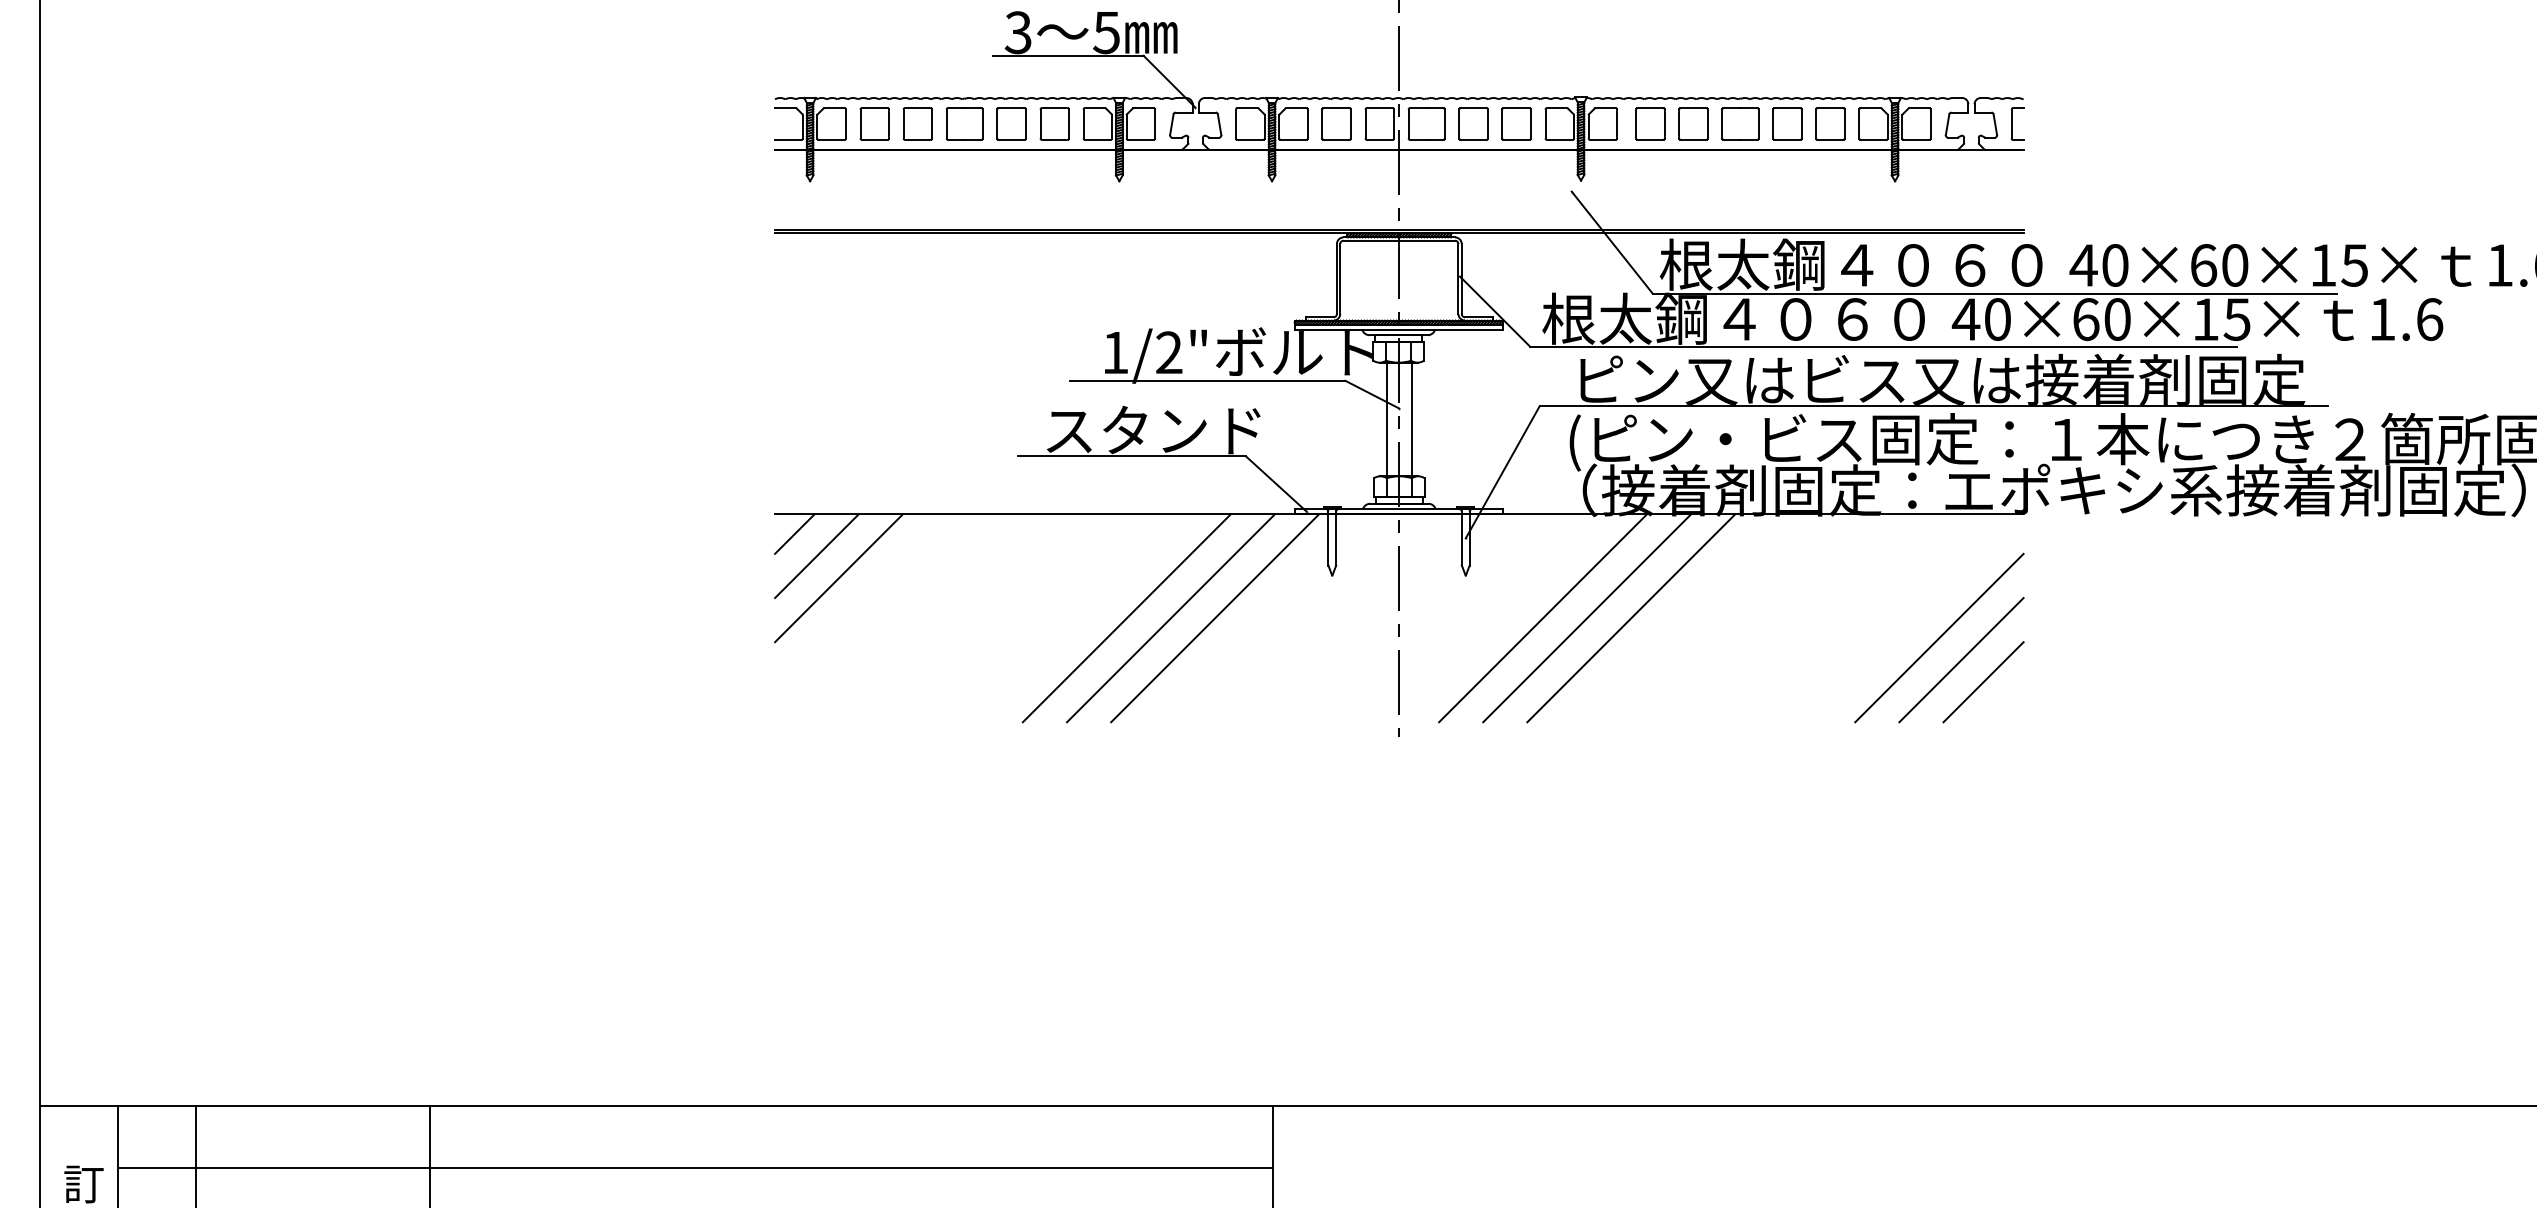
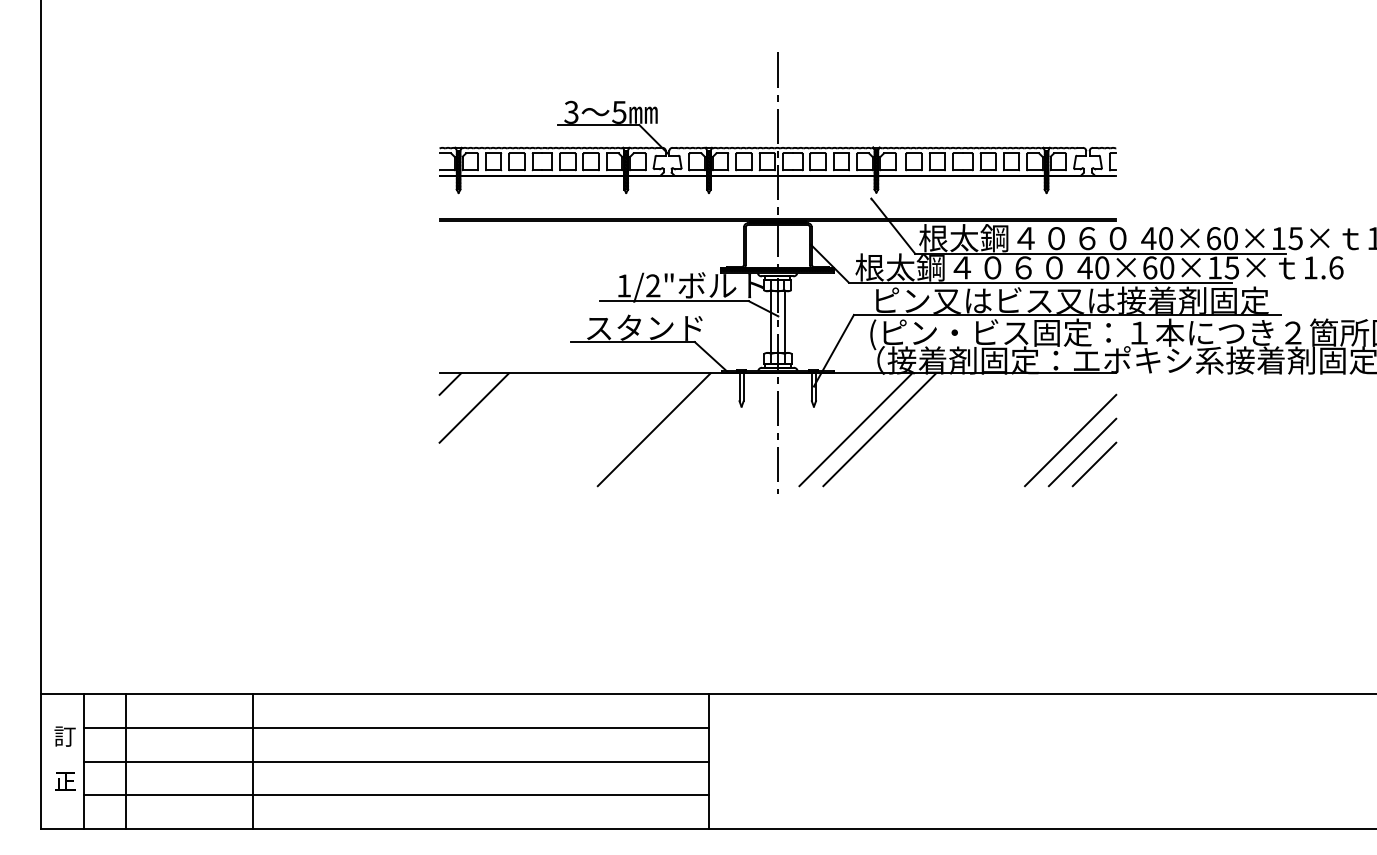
line: (817, 554) -> (462, 395), removed
line: (1125, 617) -> (629, 429), removed
line: (1214, 617) -> (677, 429), removed
line: (1631, 617) -> (903, 429), removed

